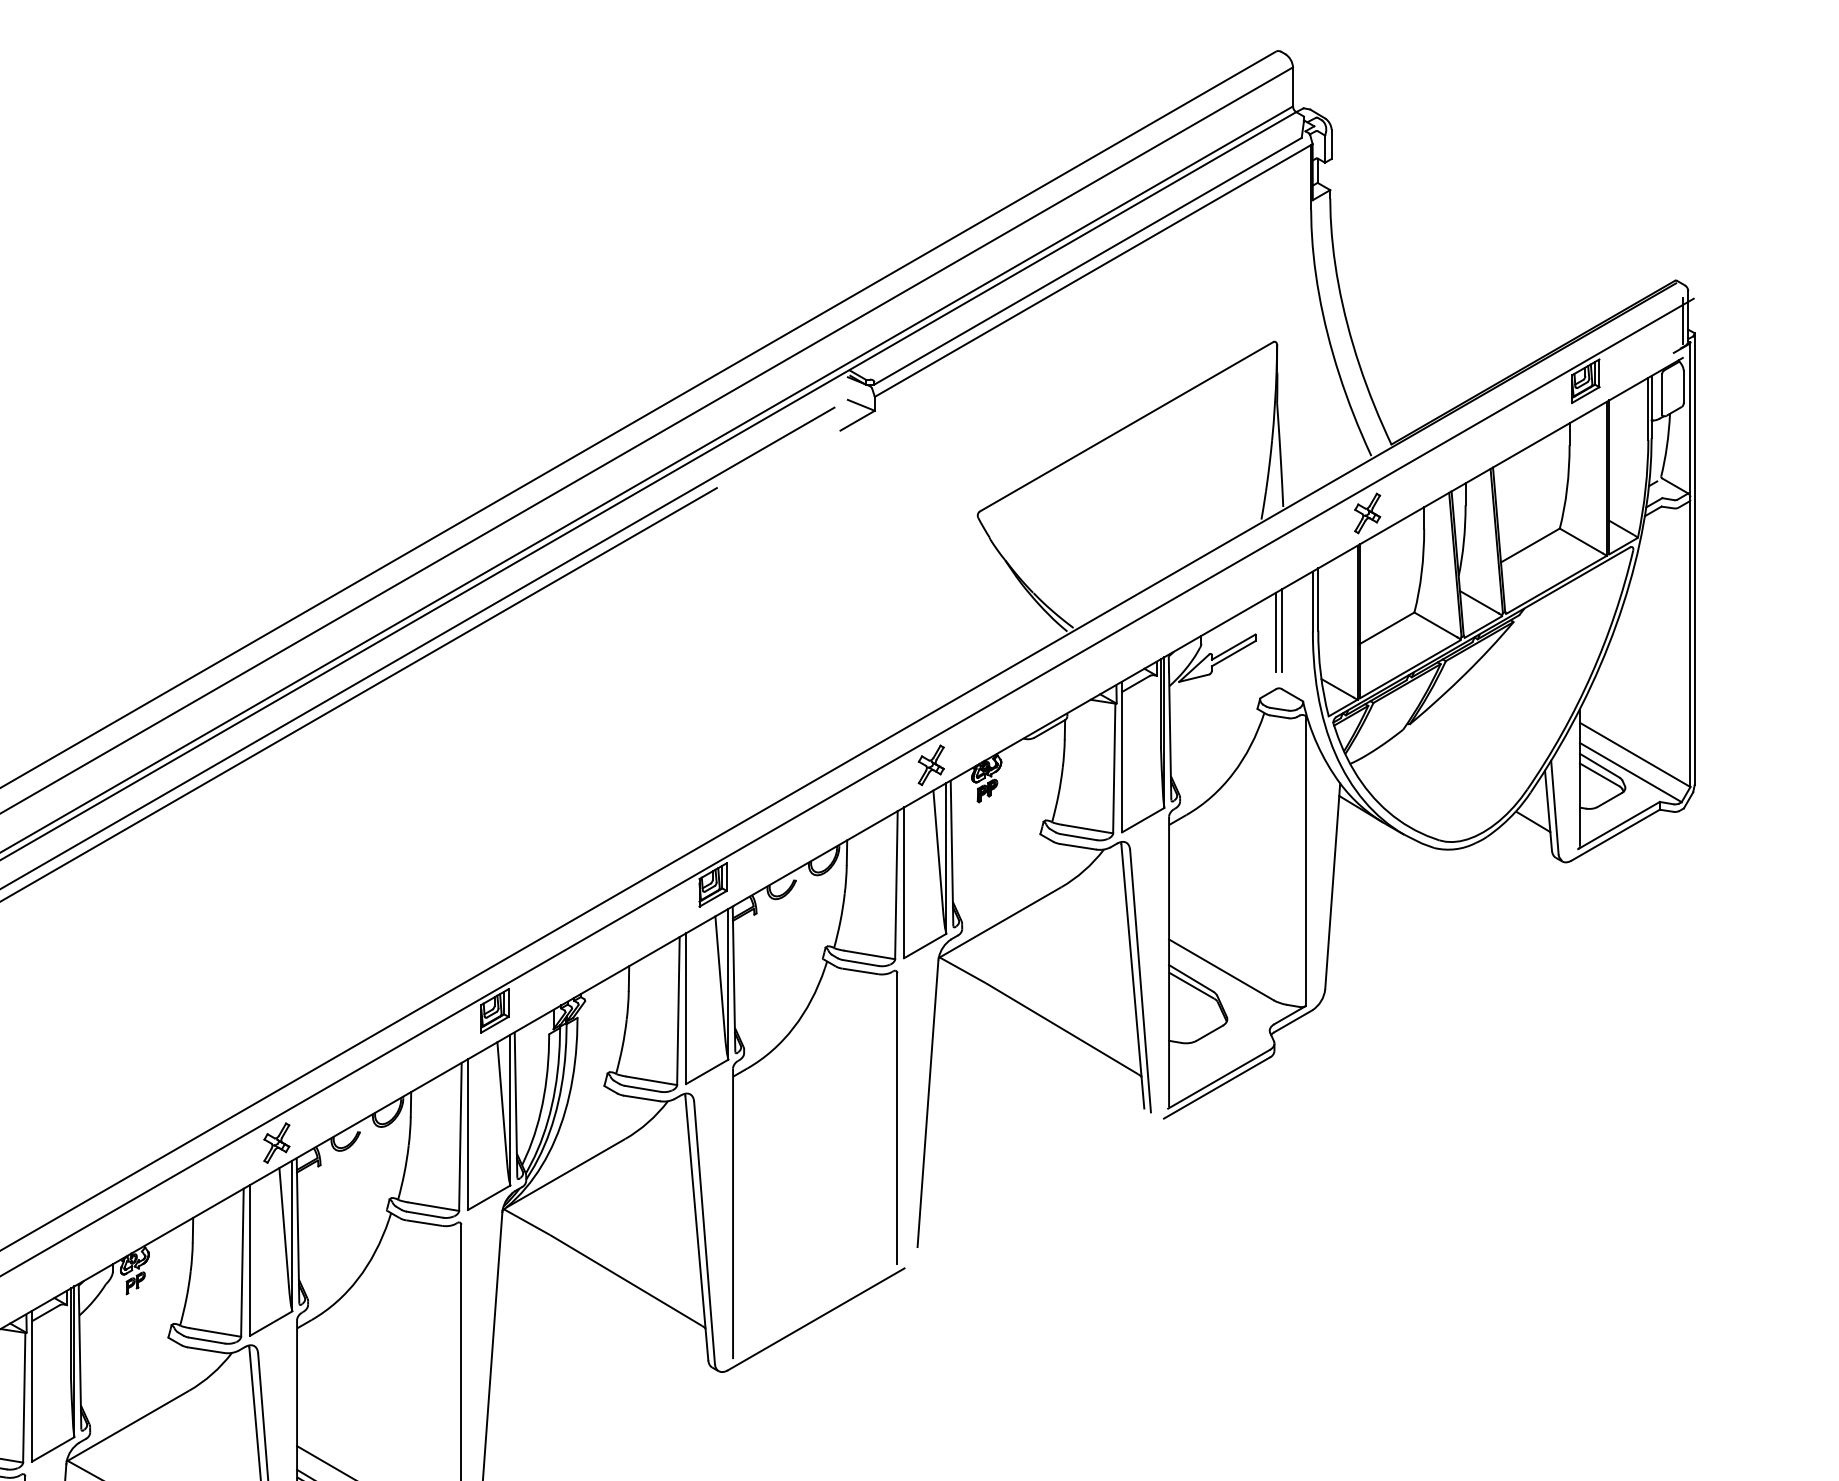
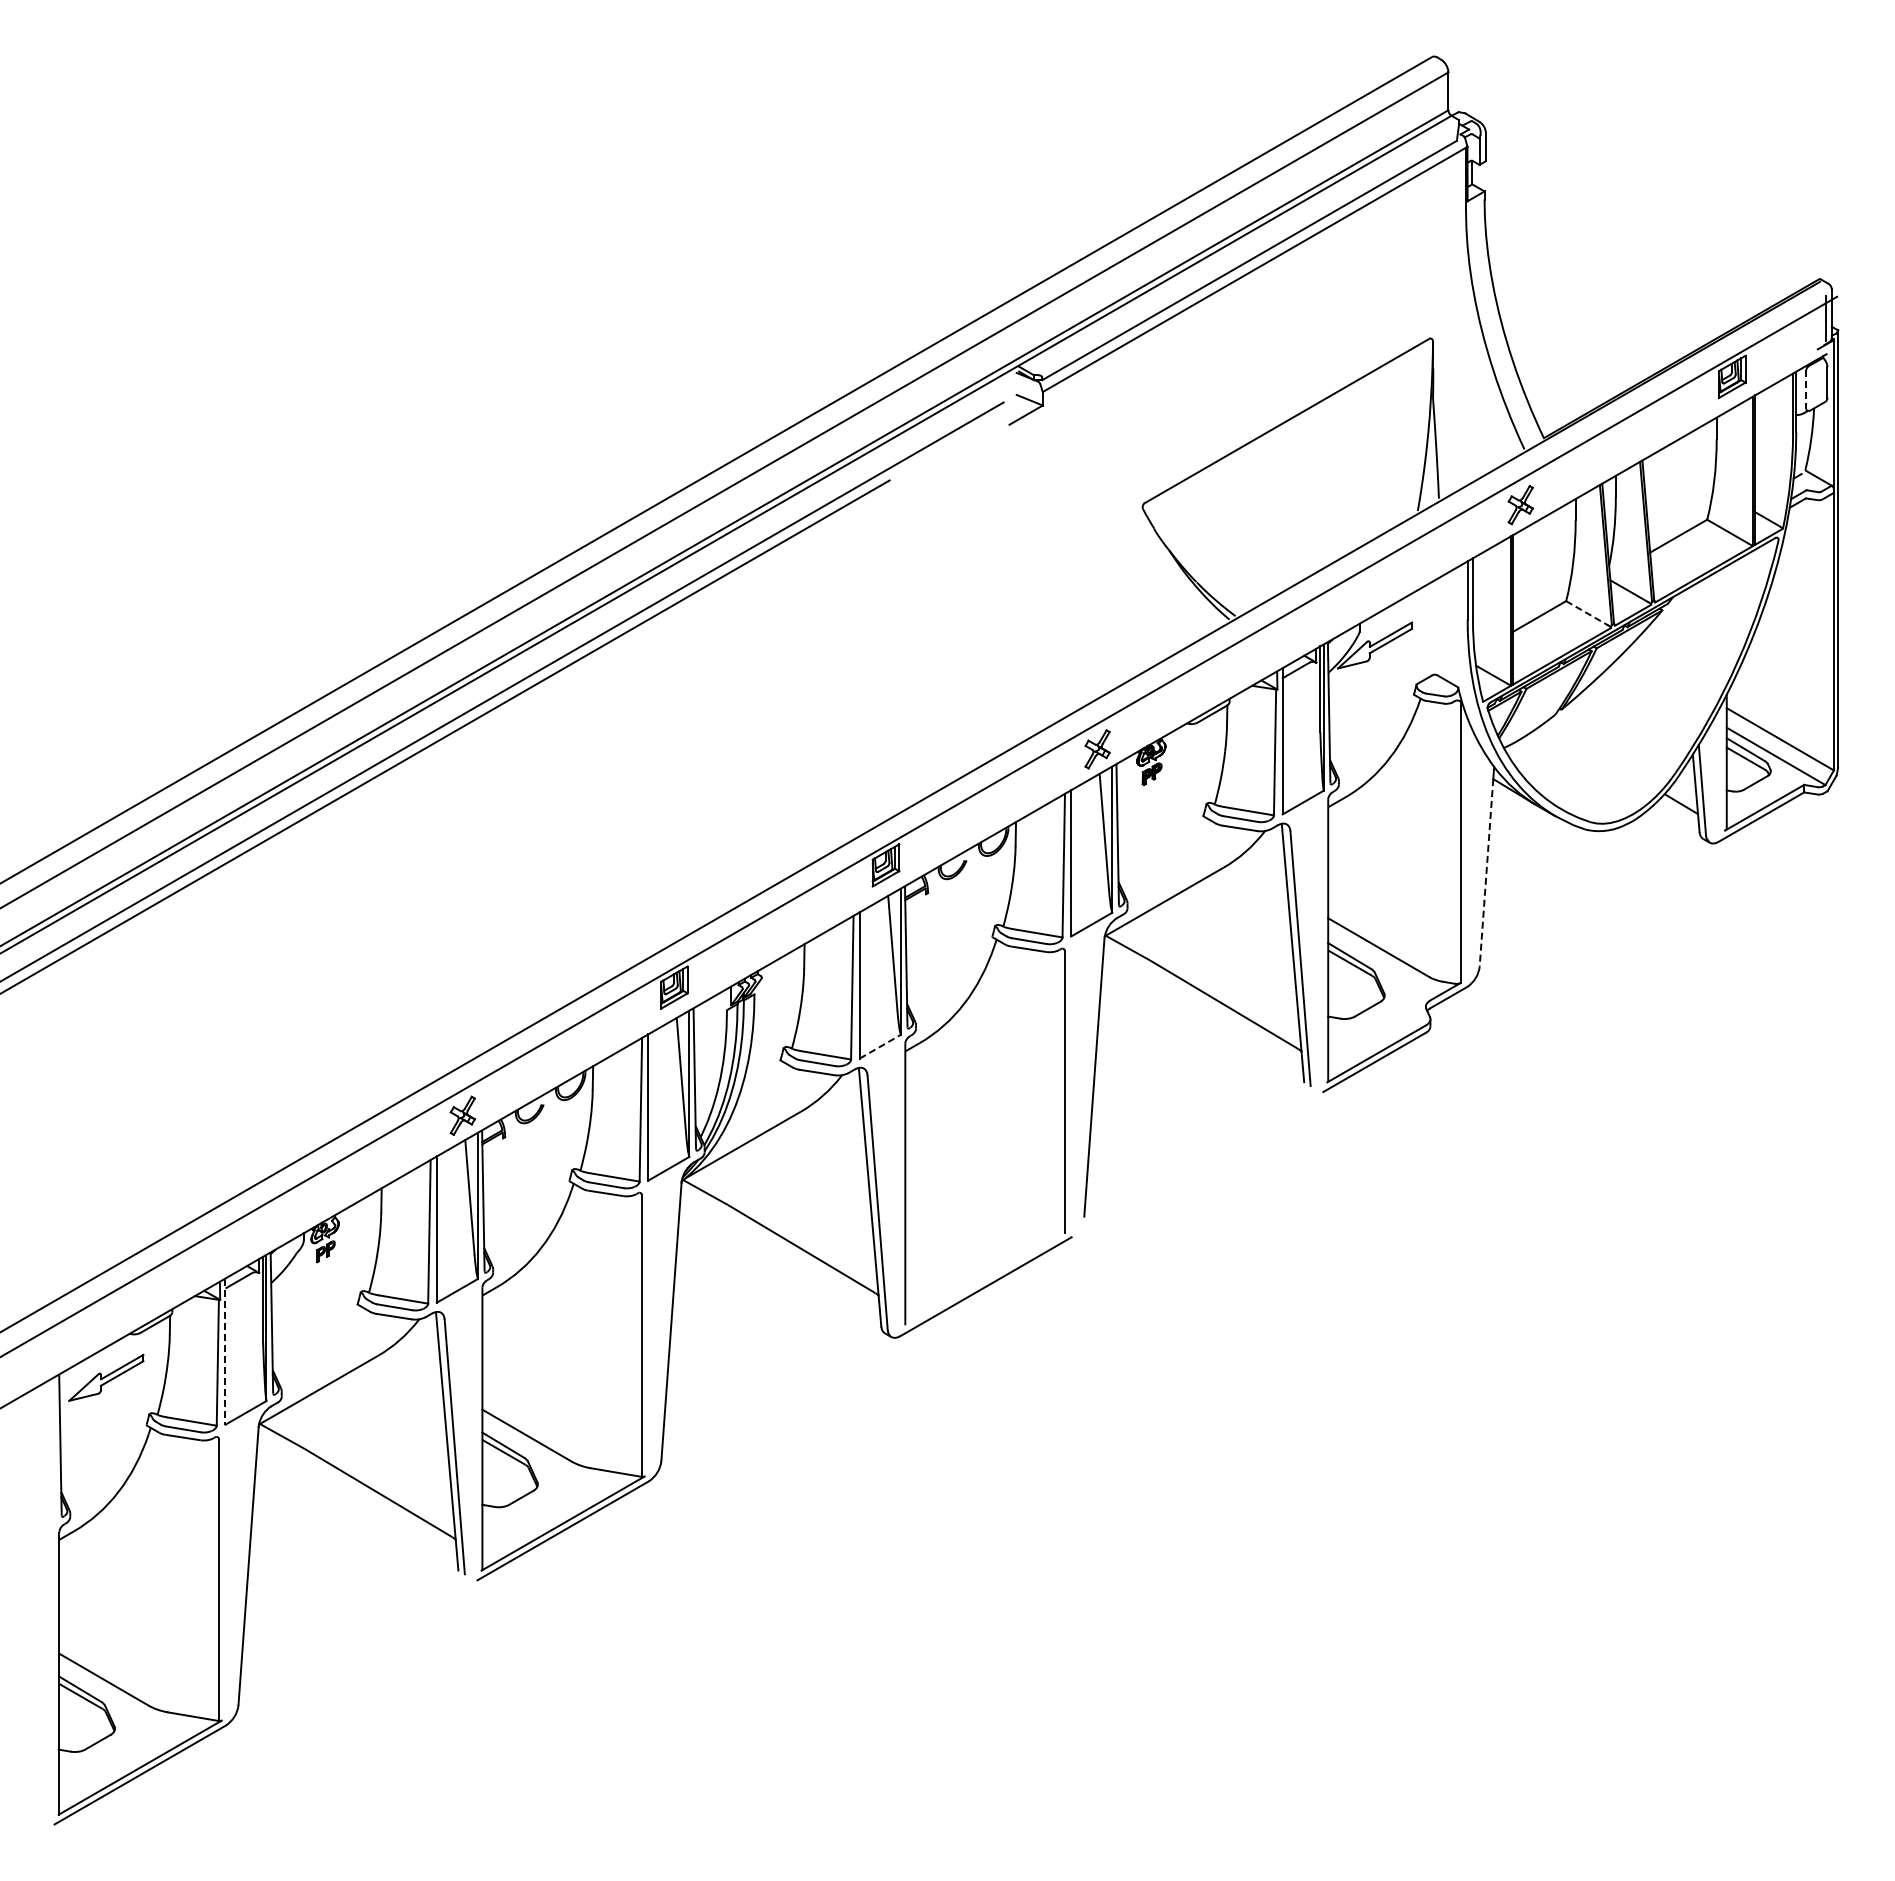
line: (1662, 395) -> (1806, 390), solid -> dashed
line: (1435, 625) -> (1586, 613), solid -> dashed
line: (1282, 630) -> (1438, 618), removed
line: (1275, 632) -> (1431, 620), removed
line: (1332, 892) -> (1486, 872), solid -> dashed
line: (707, 1071) -> (880, 1046), solid -> dashed
line: (32, 1387) -> (225, 1352), solid -> dashed

